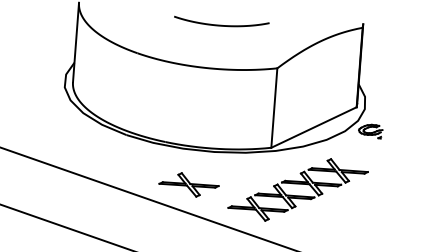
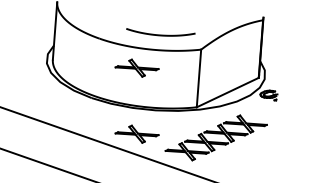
curve: (221, 24) -> (160, 34), moved
part: (188, 93) -> (136, 67), added

